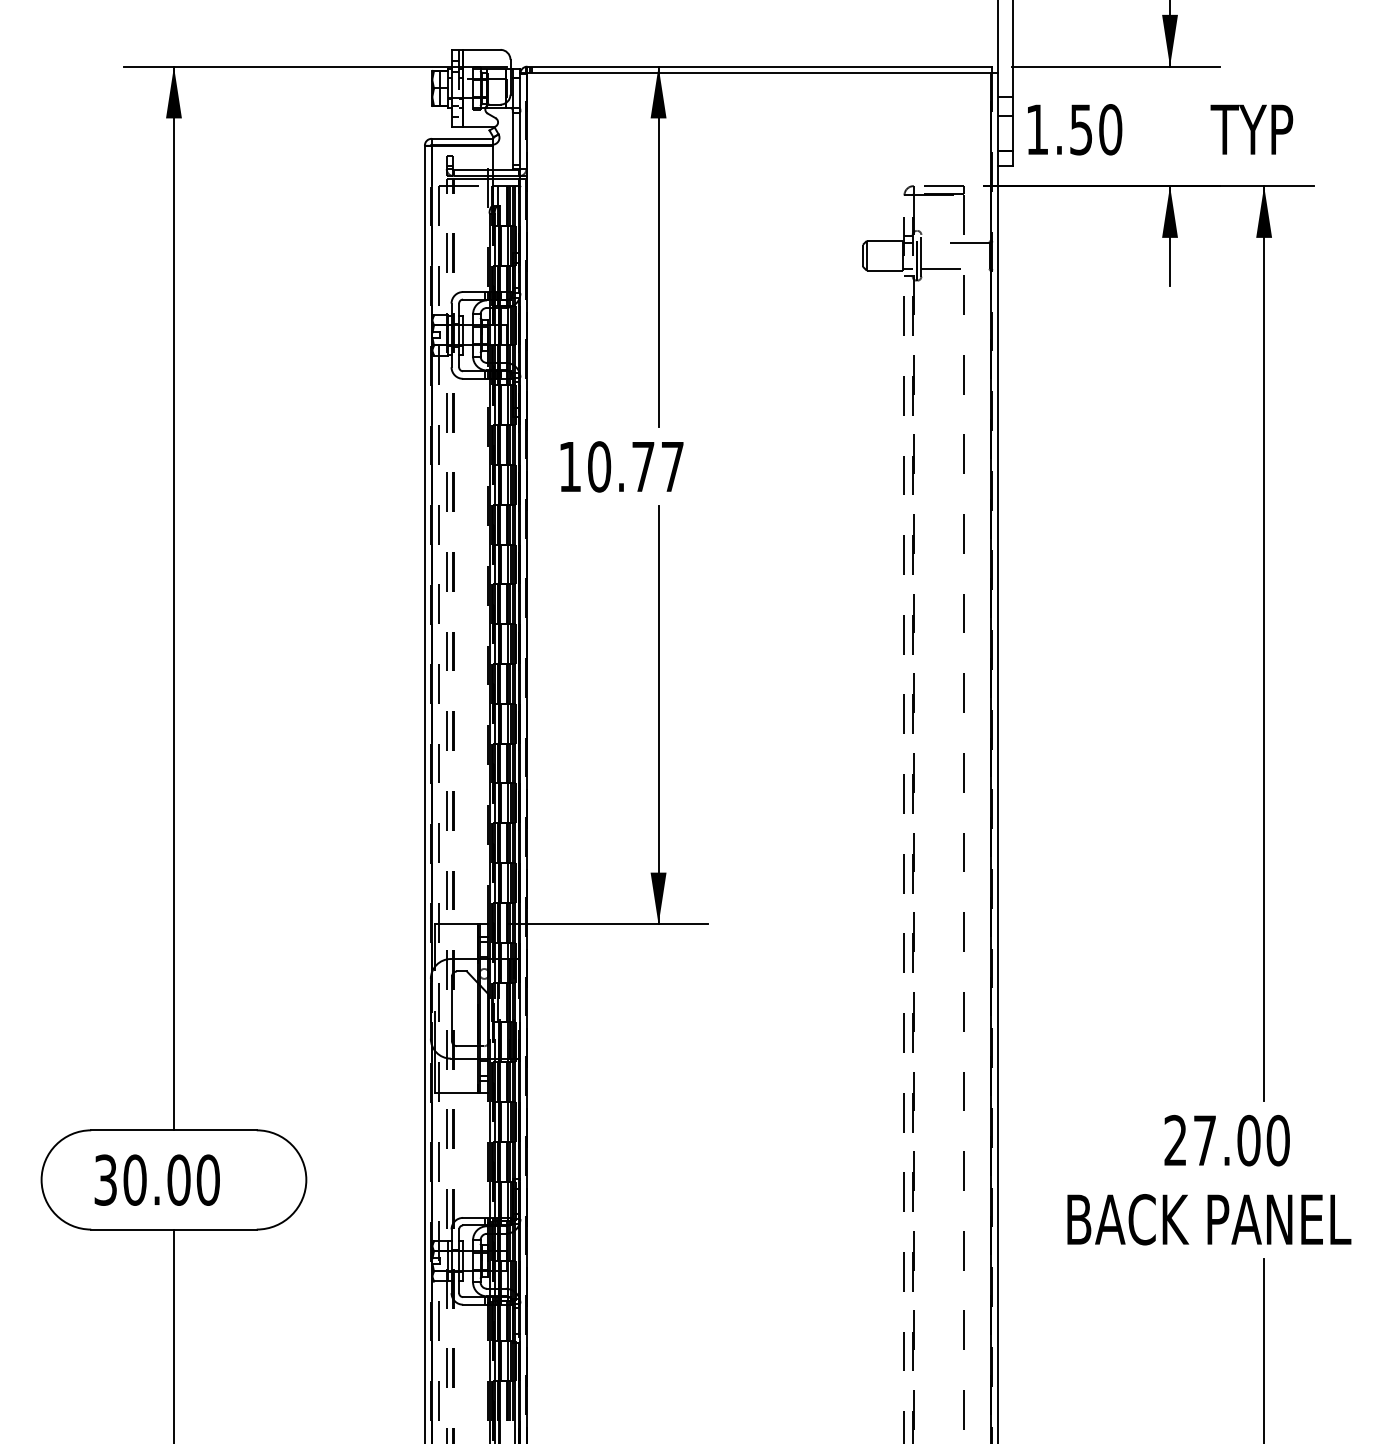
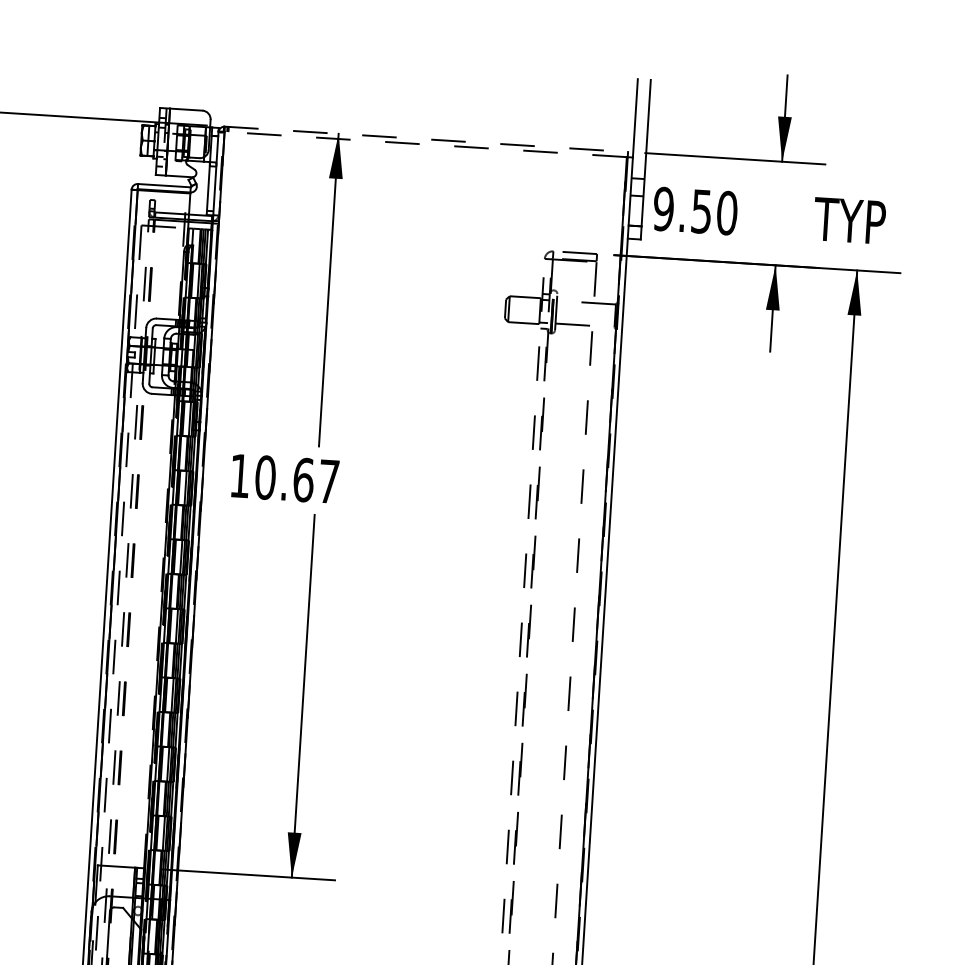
line: (759, 66) -> (426, 139), solid -> dashed
line: (759, 72) -> (425, 144), solid -> dashed
text: (1036, 129) -> (662, 208), 1.50 -> 9.50
text: (643, 466) -> (303, 479), 10.77 -> 10.67

